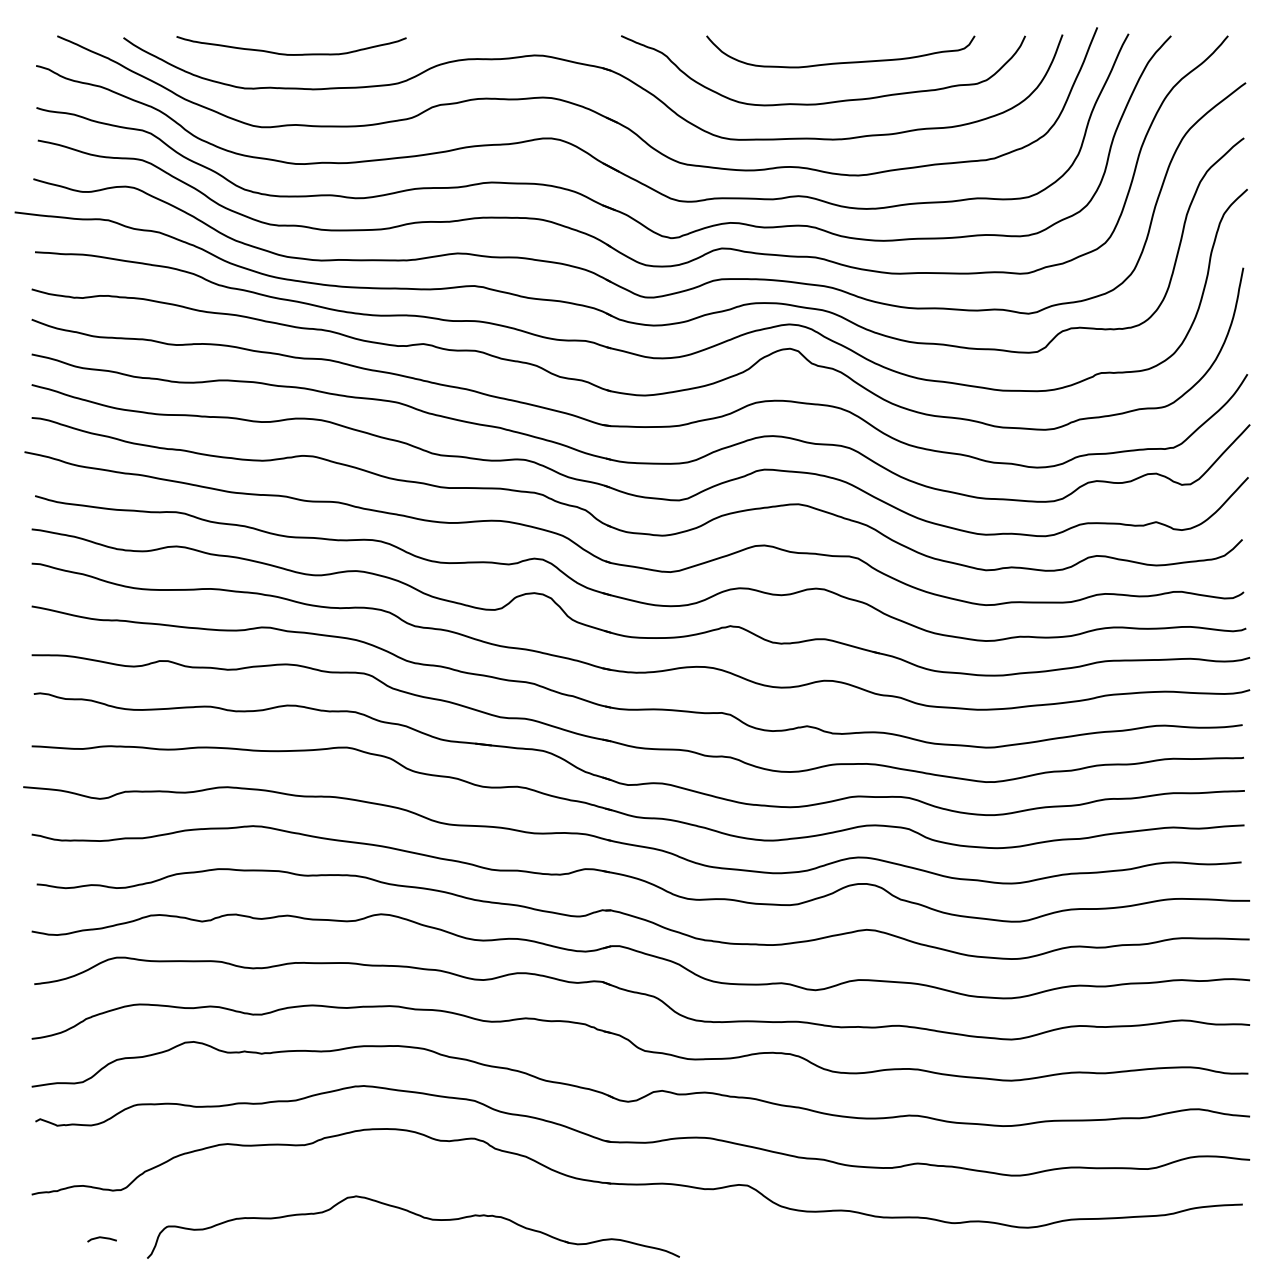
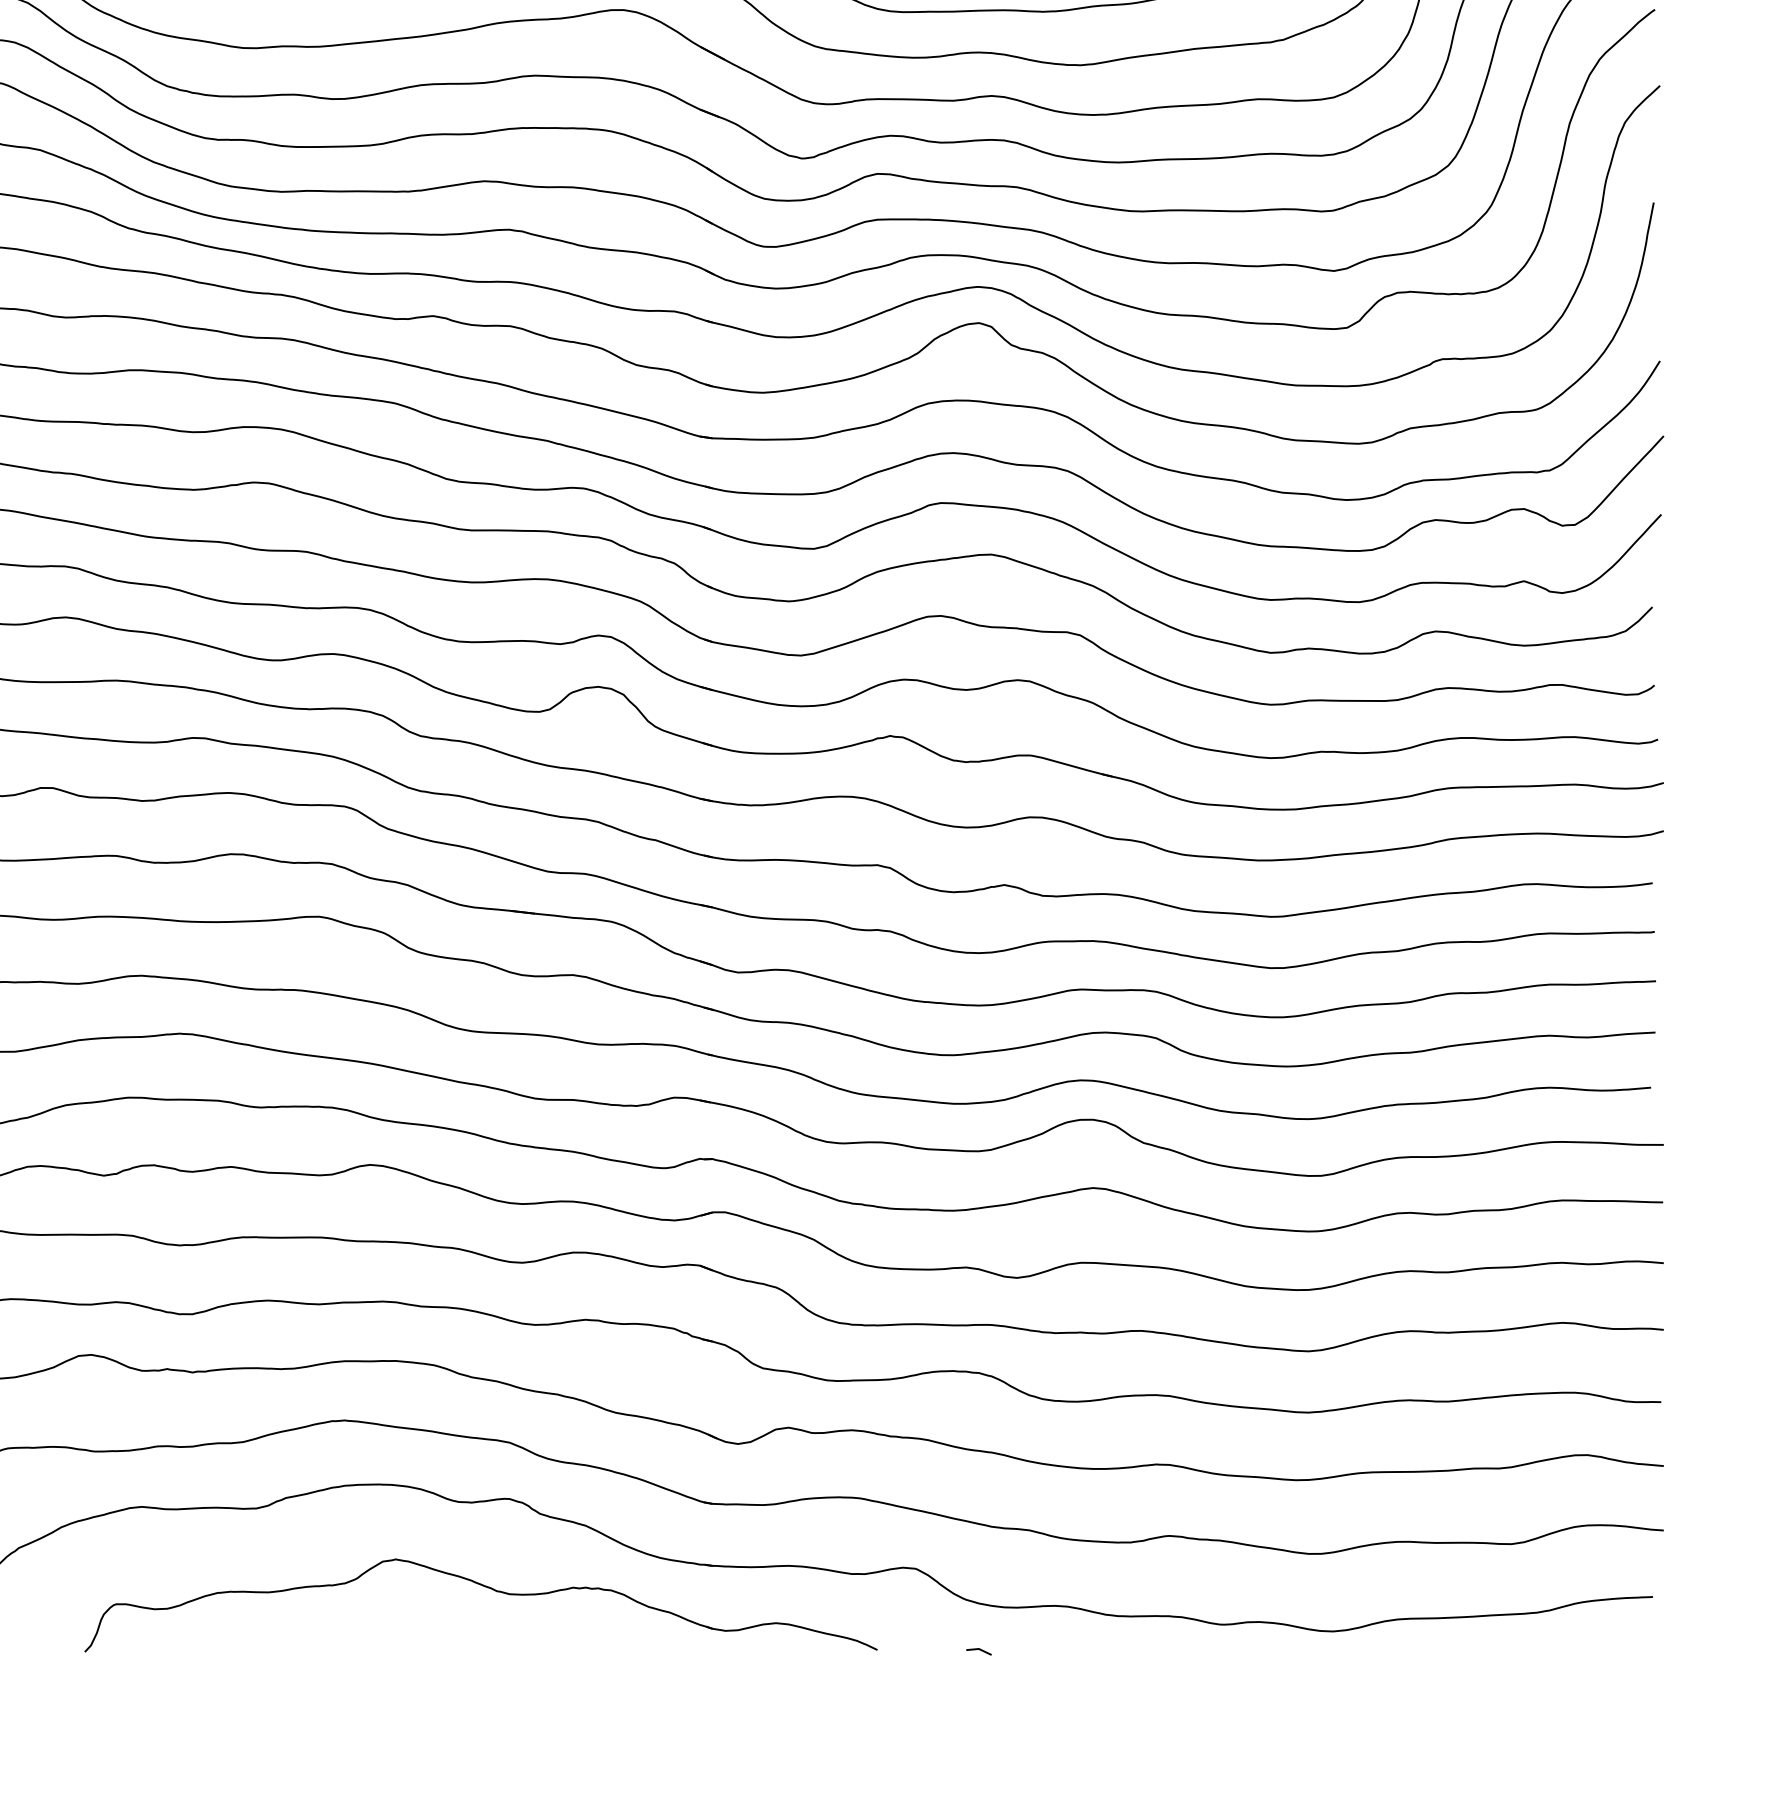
part: (415, 1215) -> (484, 1587), moved
line: (789, 1240) -> (978, 1650), added

